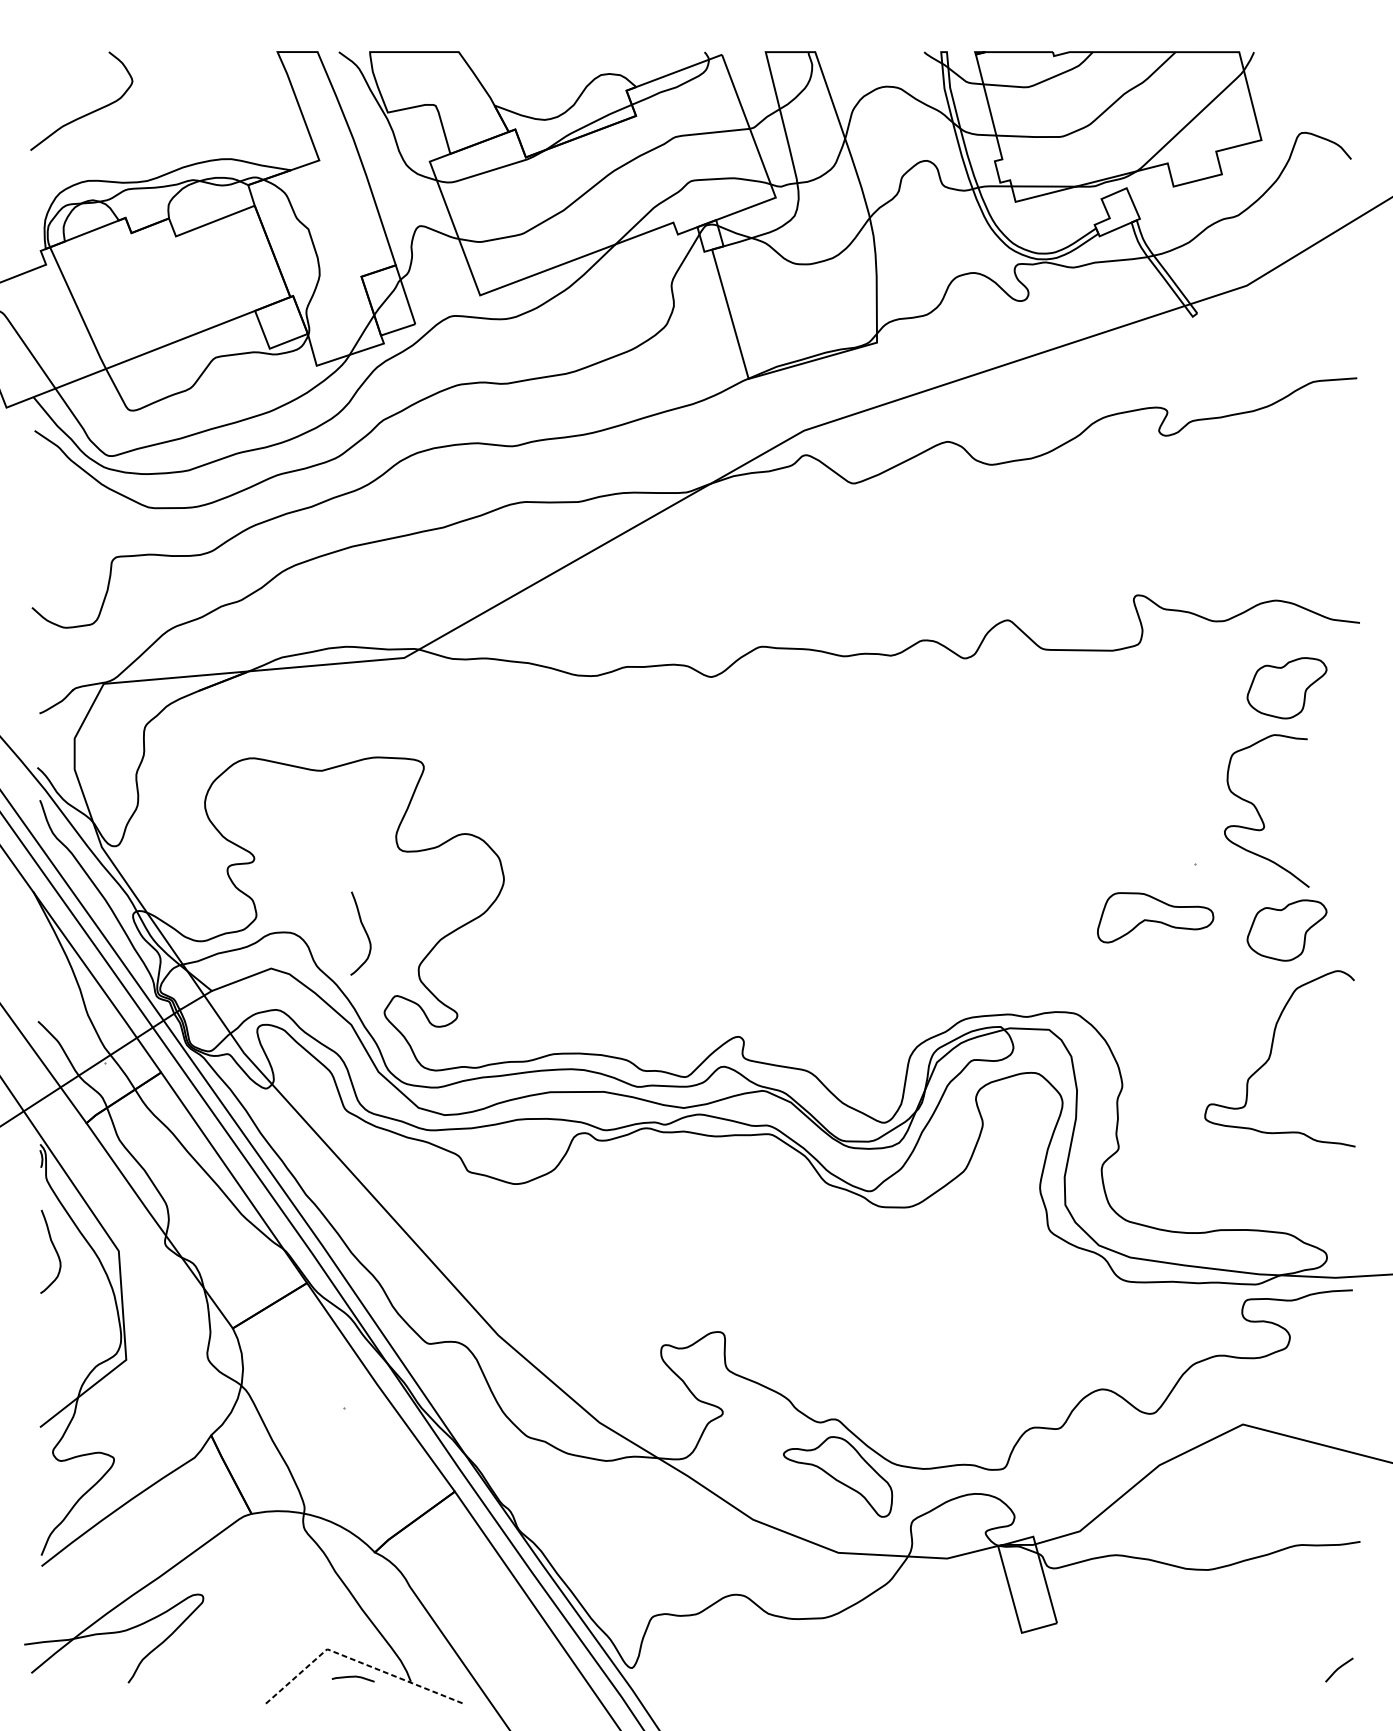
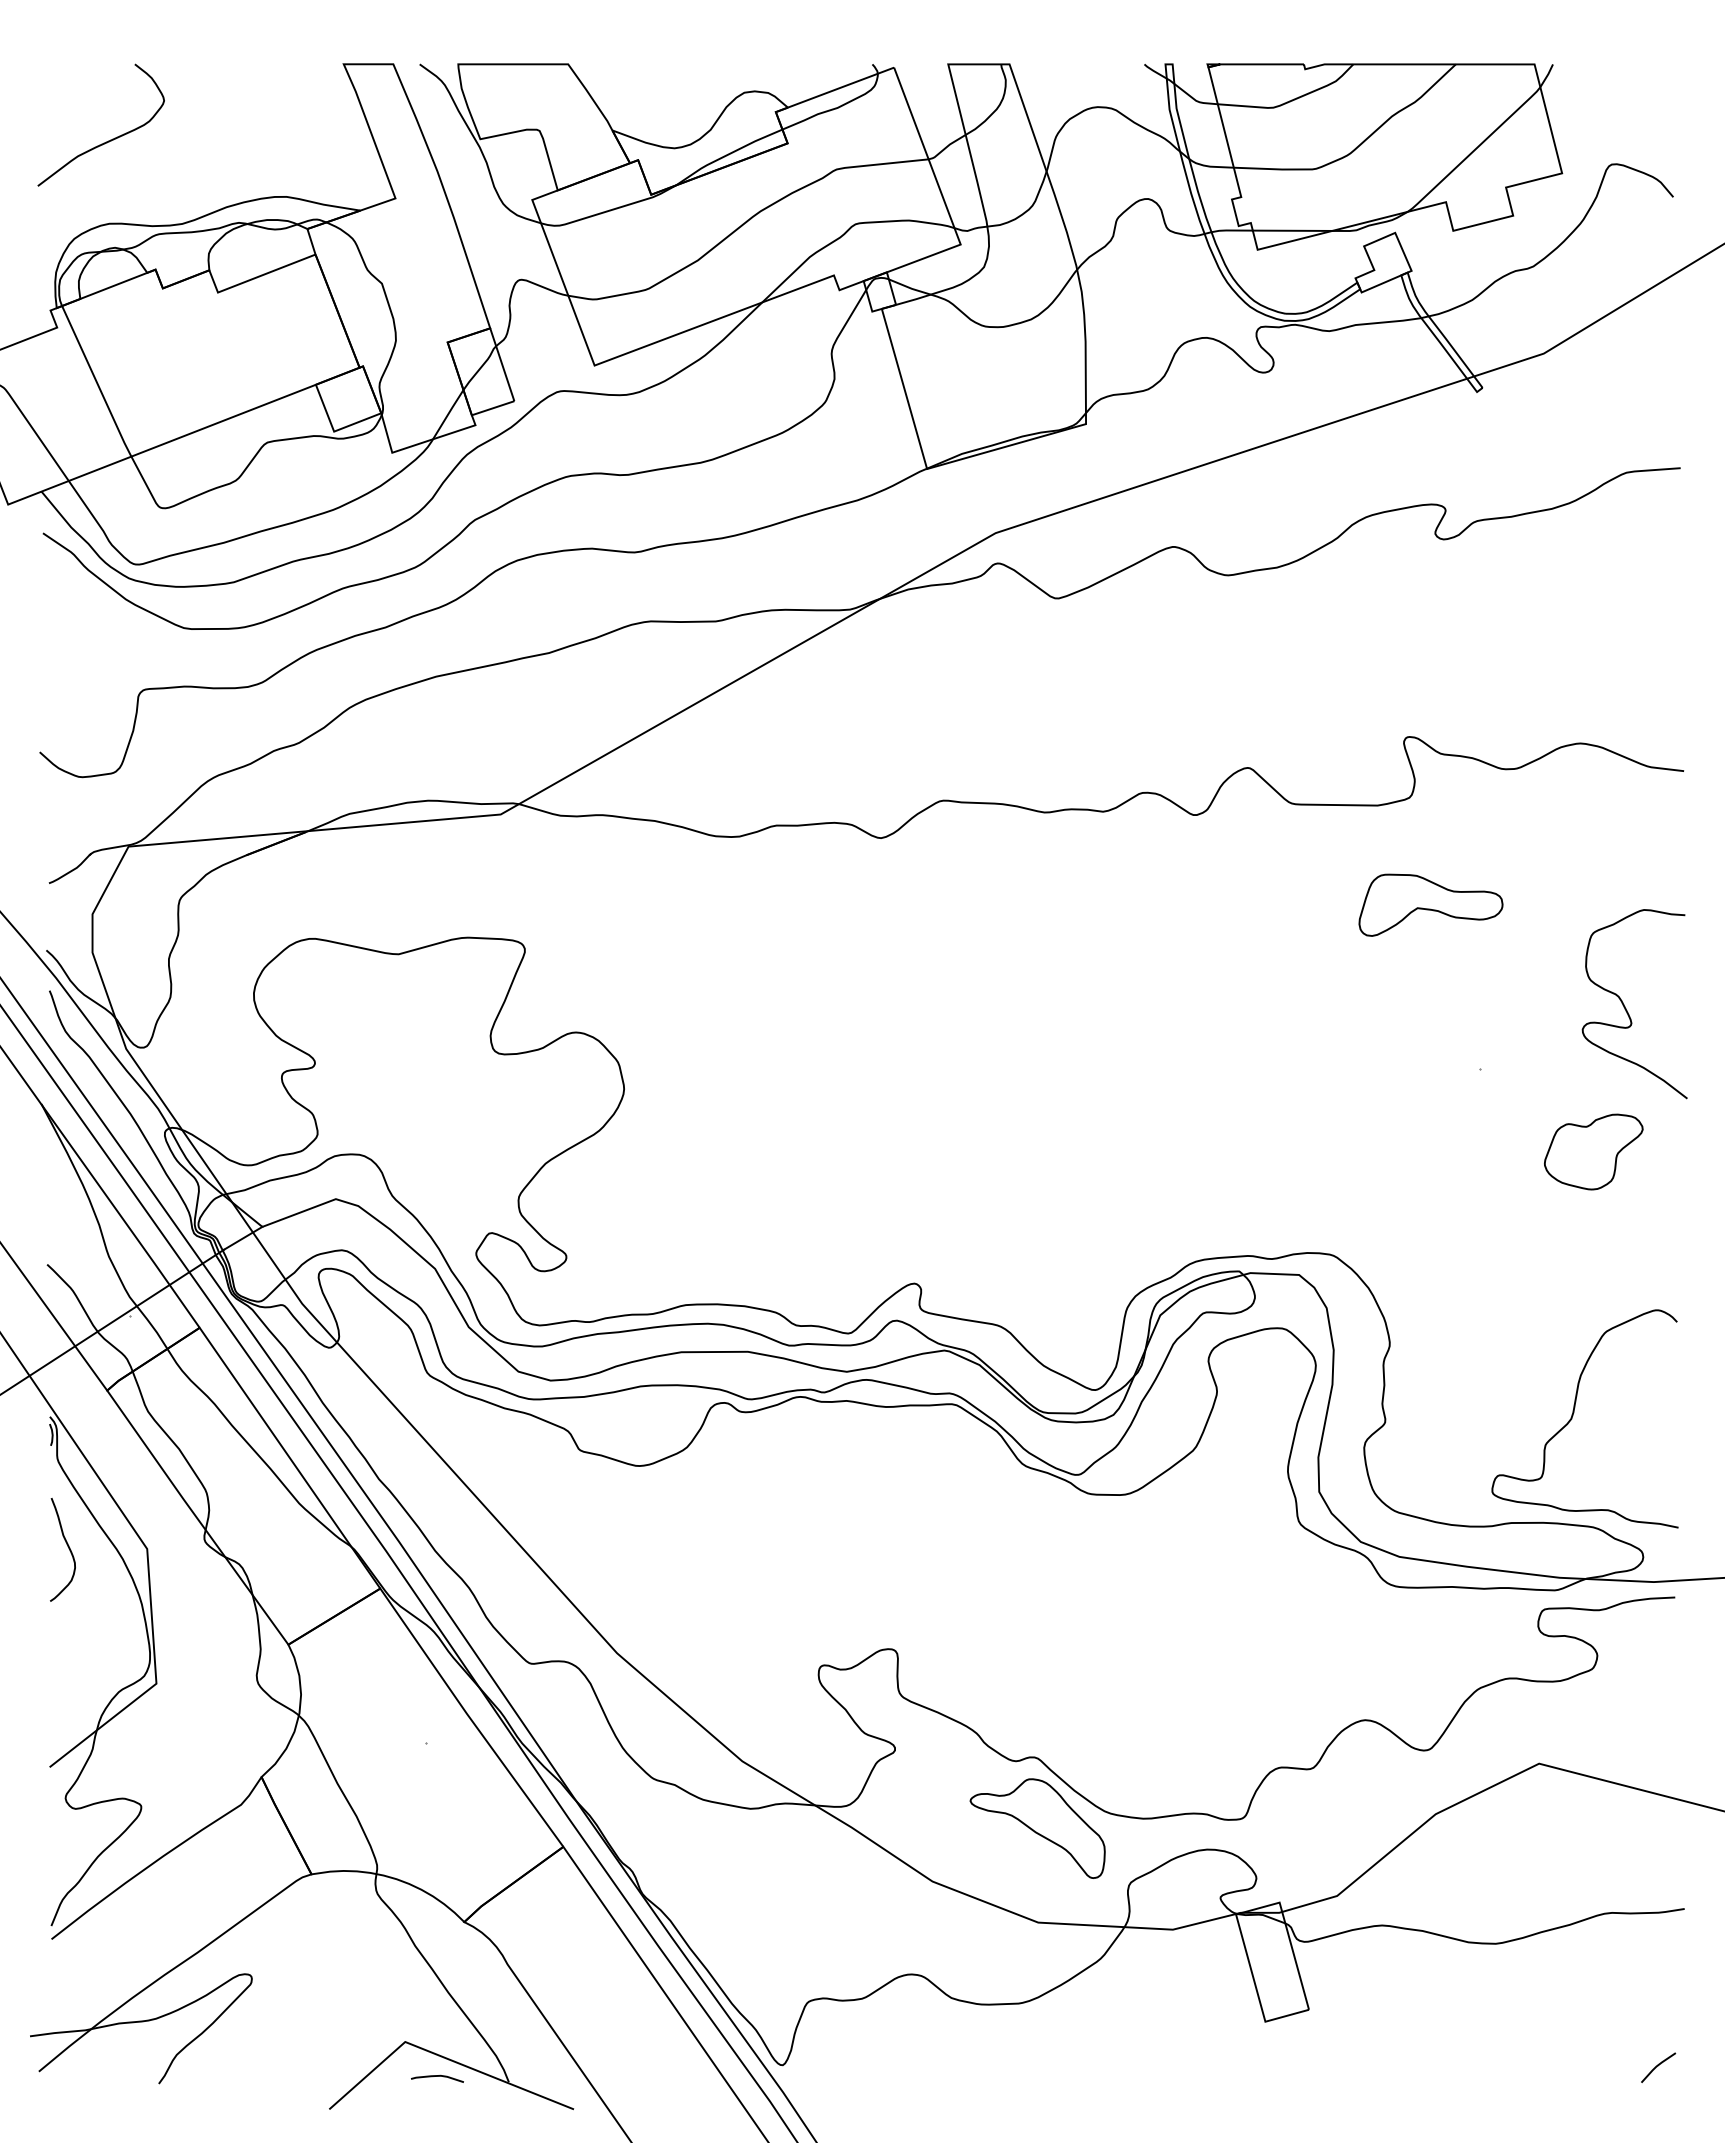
part: (1286, 687) -> (1593, 851), removed
curve: (1260, 814) -> (1626, 1008), moved
part: (1155, 917) -> (1430, 904), moved
curve: (364, 930) -> (451, 1152), removed
curve: (1270, 1056) -> (1573, 1416), moved
line: (357, 1660) -> (442, 2056), dashed -> solid

